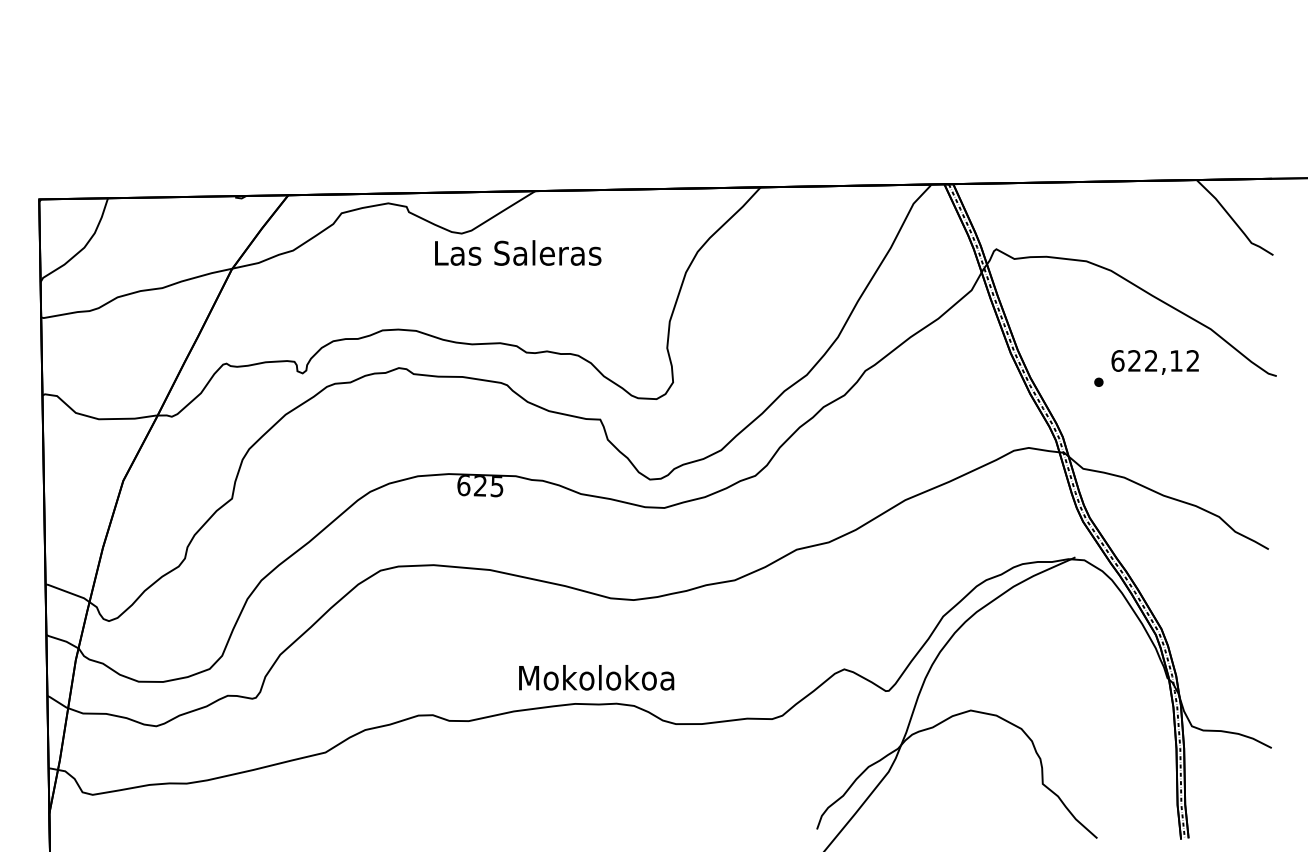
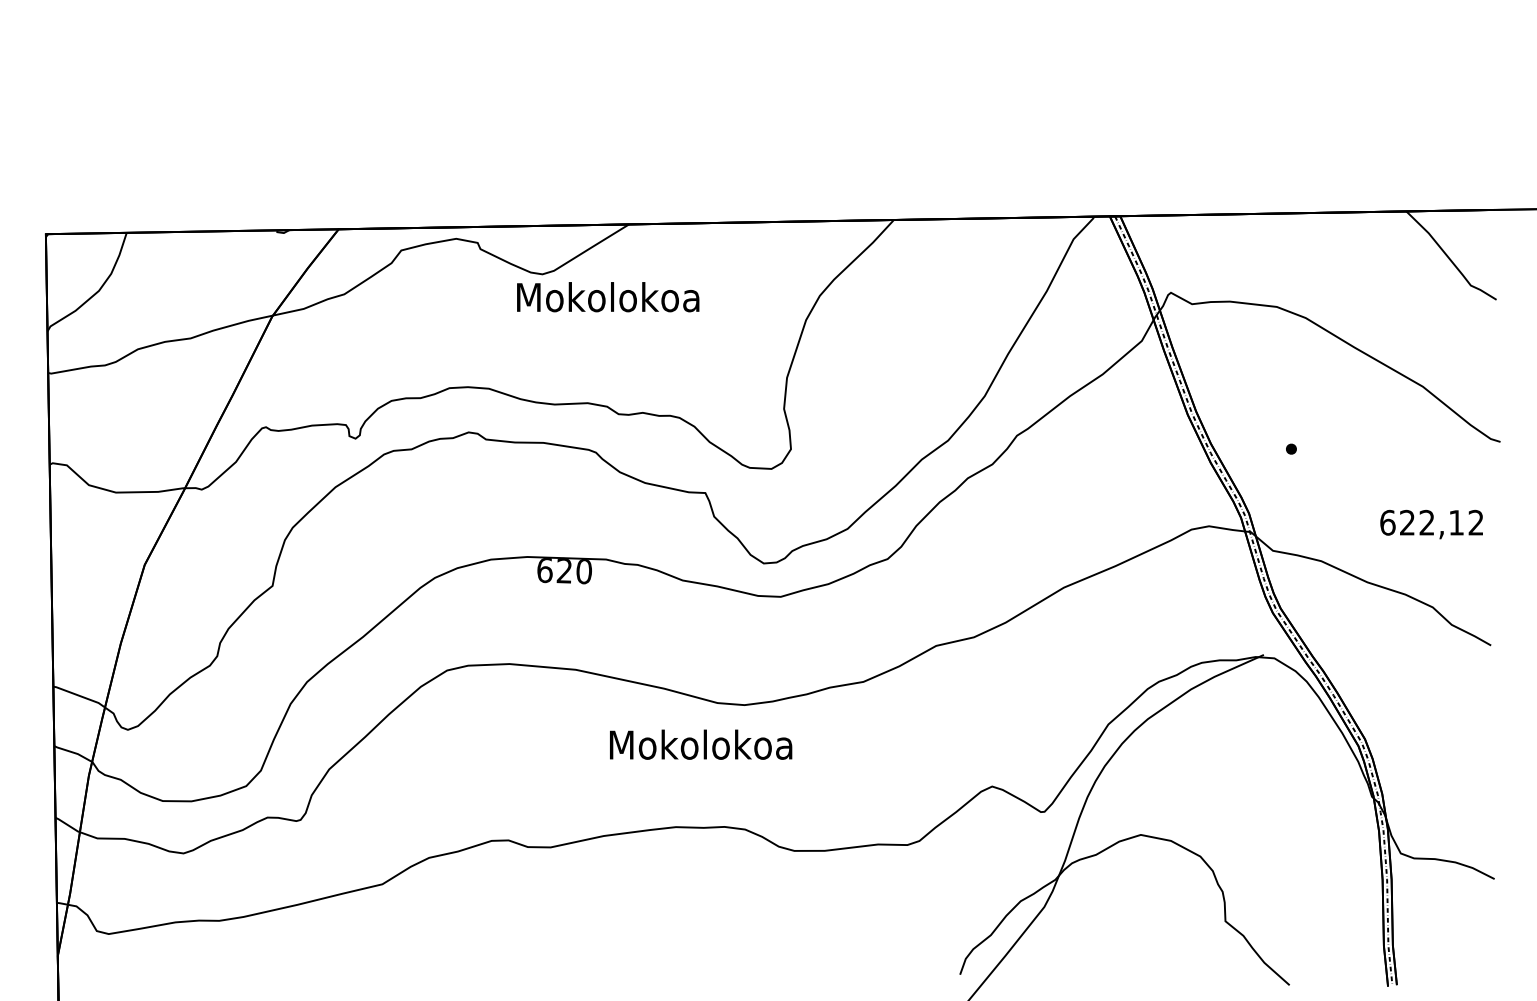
text: (518, 252) -> (609, 296), Las Saleras -> Mokolokoa
text: (1154, 362) -> (1430, 524), moved
text: (496, 486) -> (583, 571), 625 -> 620
text: (596, 677) -> (700, 744), moved

